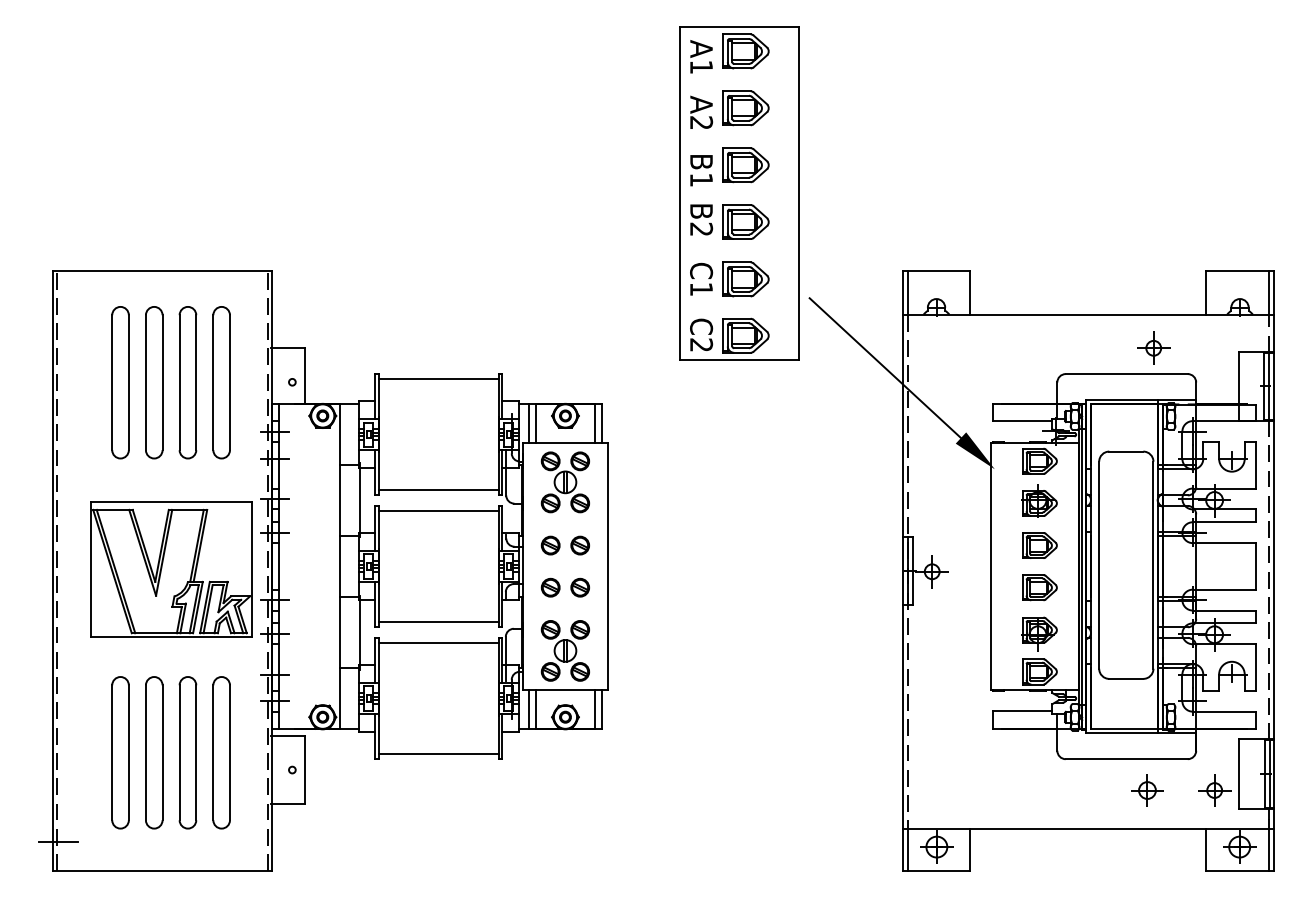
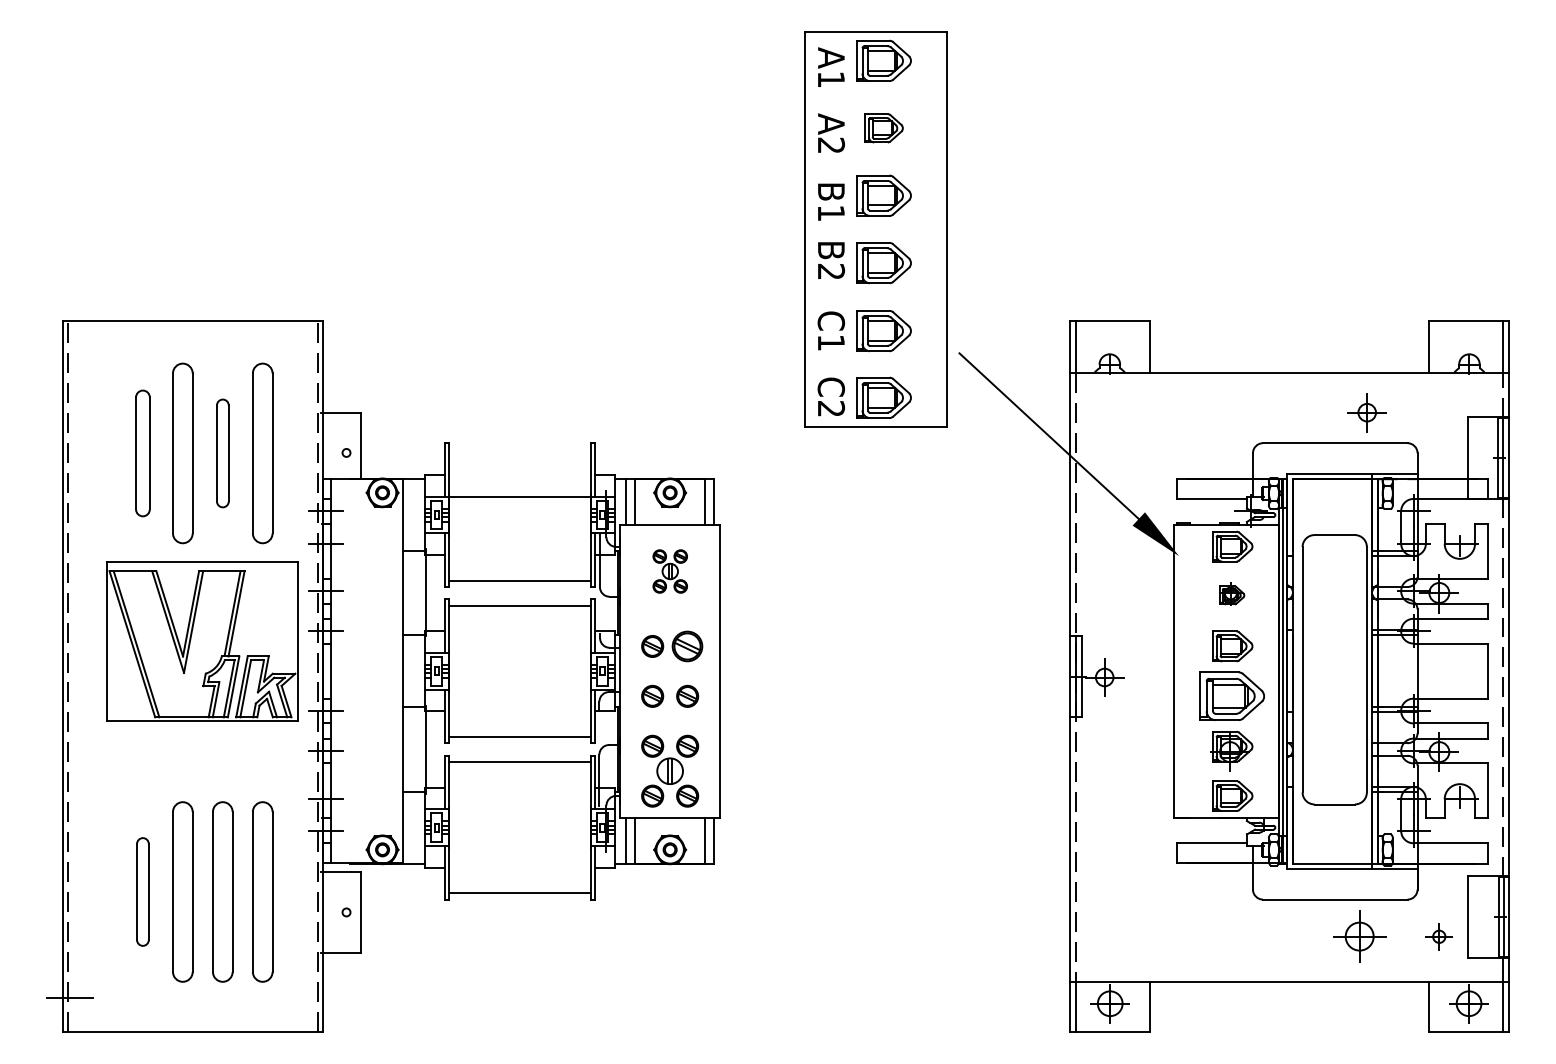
part: (745, 108) -> (883, 128), size x0.7
line: (438, 379) -> (519, 496), moved
part: (120, 382) -> (142, 453), size x0.7
part: (187, 382) -> (222, 453), size x0.6
part: (565, 482) -> (670, 571), size x0.6
part: (1039, 500) -> (1231, 593), size x0.6
part: (580, 545) -> (687, 646), size x1.4
part: (171, 569) -> (202, 641), moved
part: (1040, 587) -> (1232, 696), size x1.6
part: (120, 752) -> (142, 891), size x0.6
part: (1147, 790) -> (1359, 936), size x1.4
part: (1213, 790) -> (1438, 936), size x0.7

